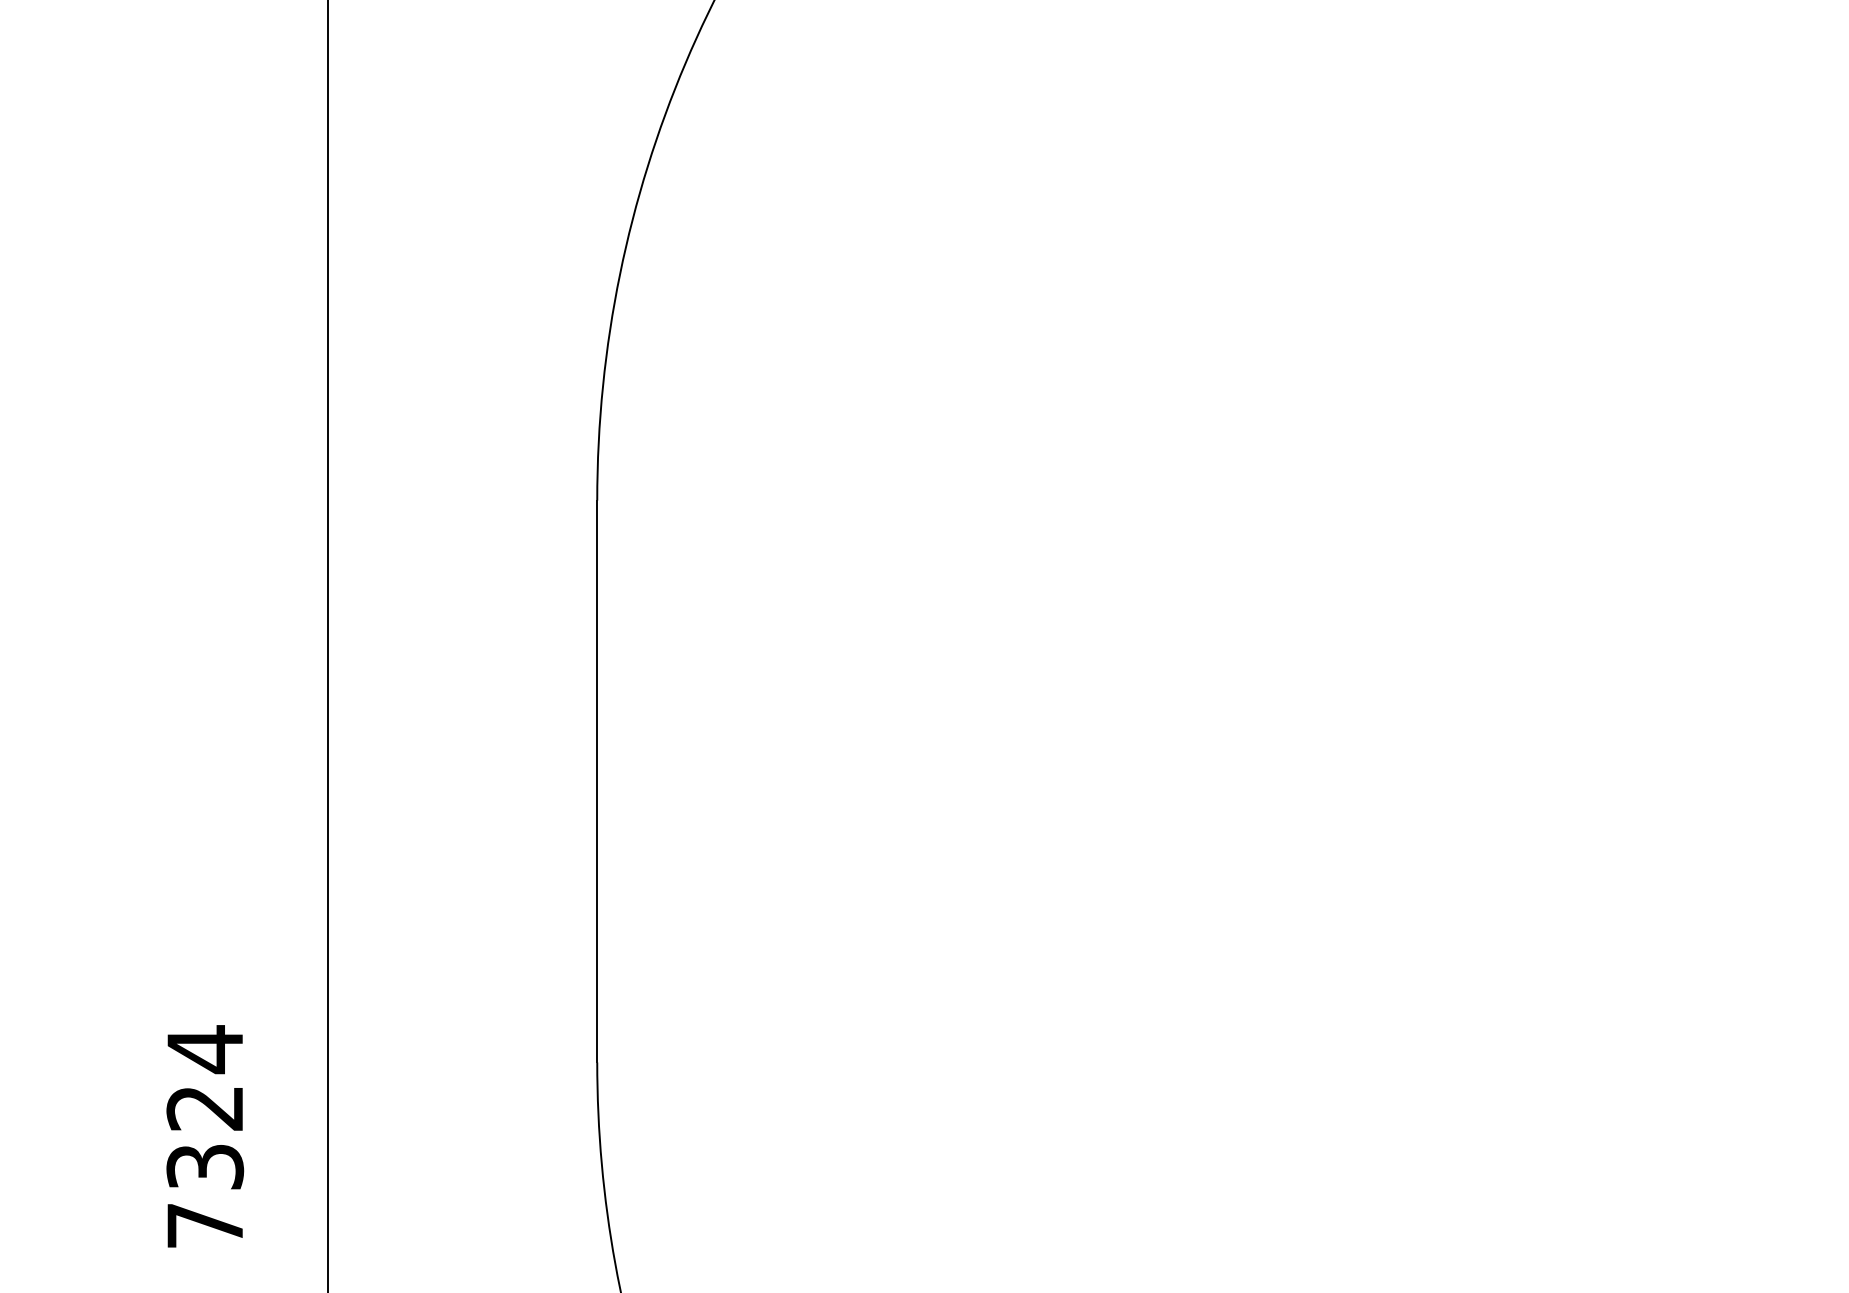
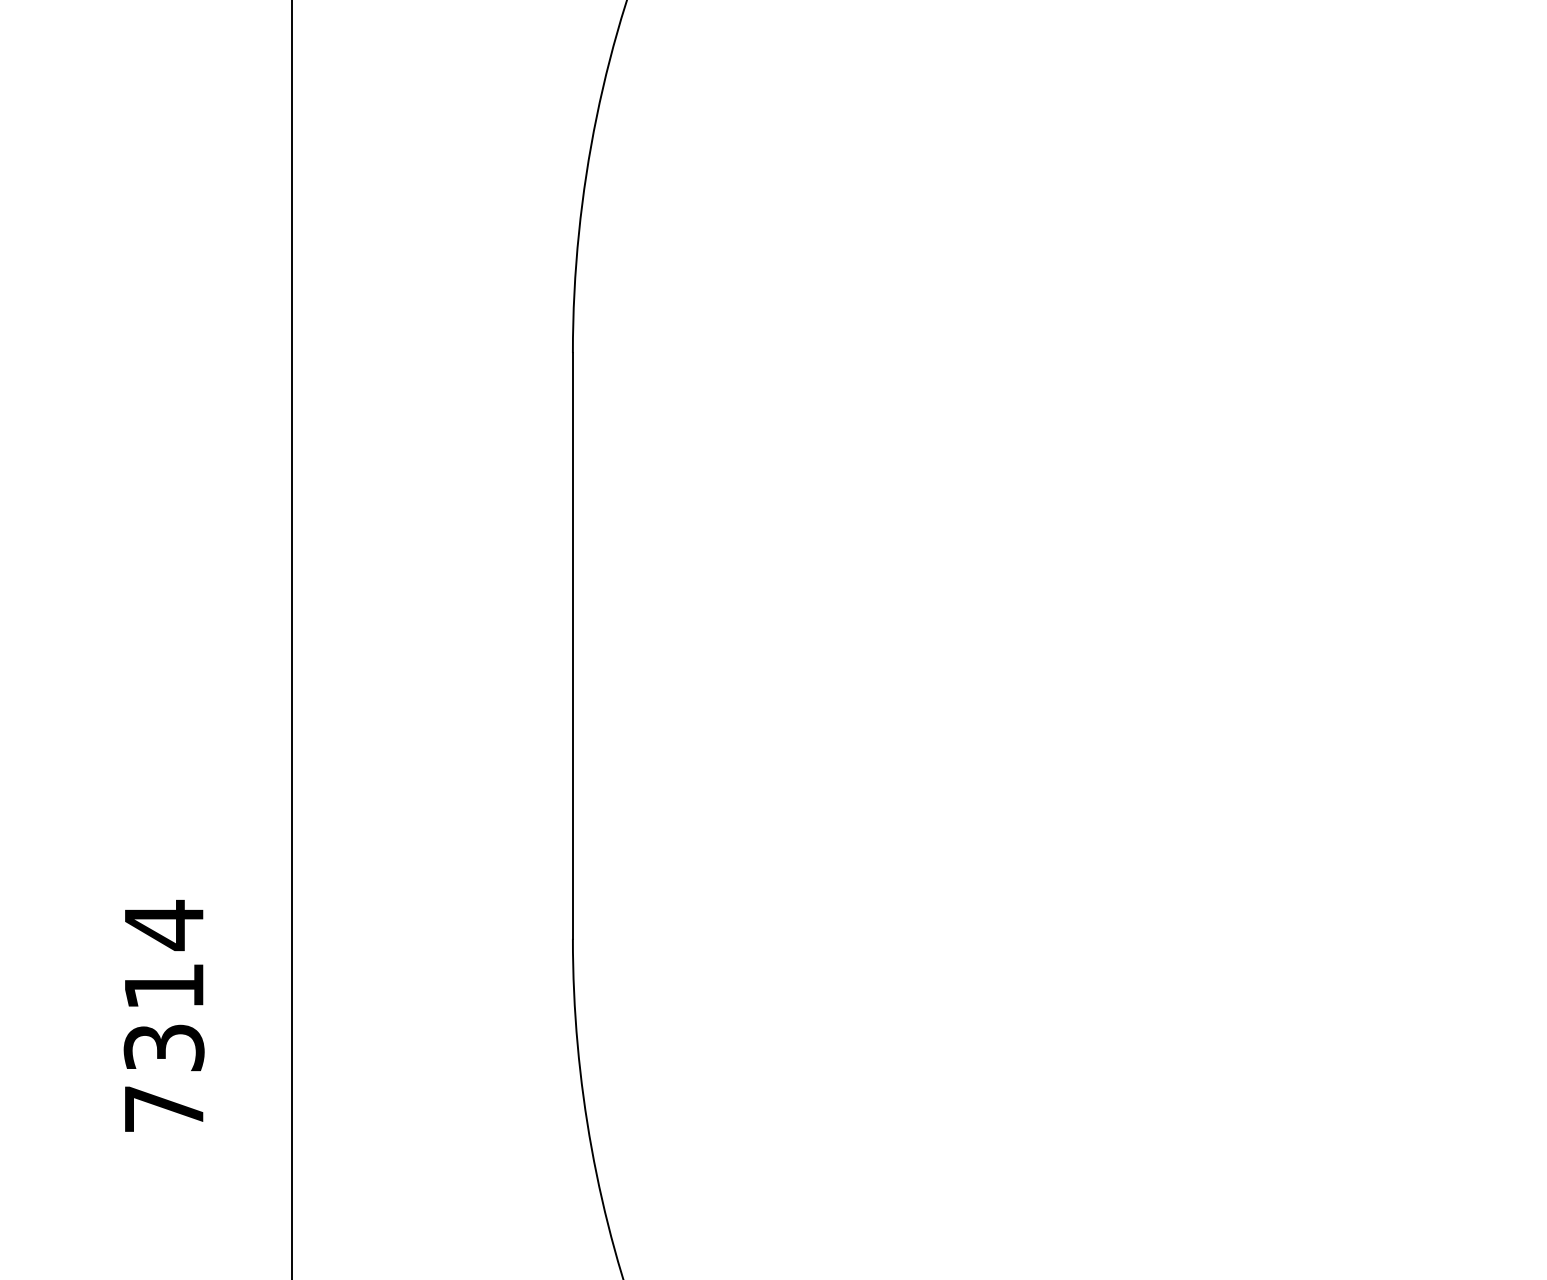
text: (204, 1108) -> (163, 986), 7324 -> 7314

